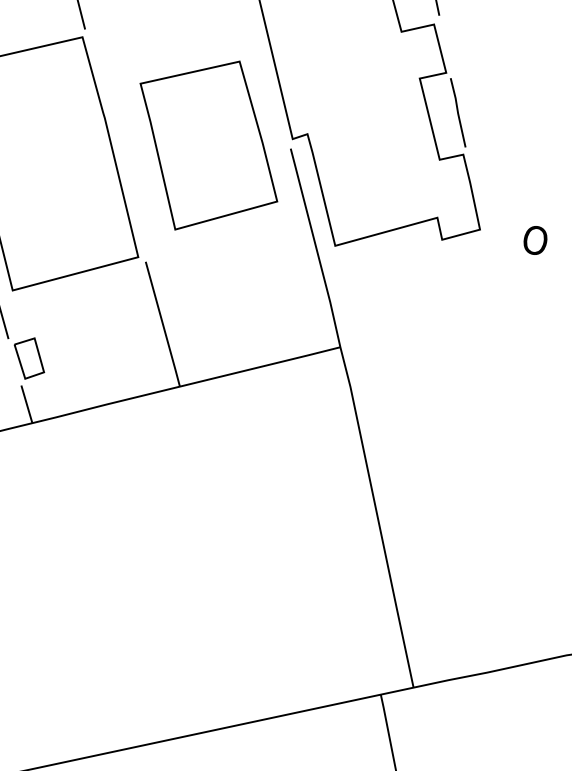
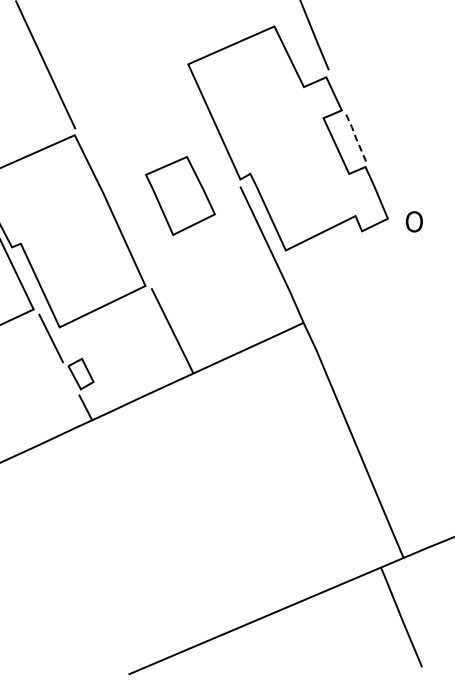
line: (457, 112) -> (355, 137), solid -> dashed
part: (208, 145) -> (180, 195), size x0.6
text: (534, 239) -> (413, 221), moved

